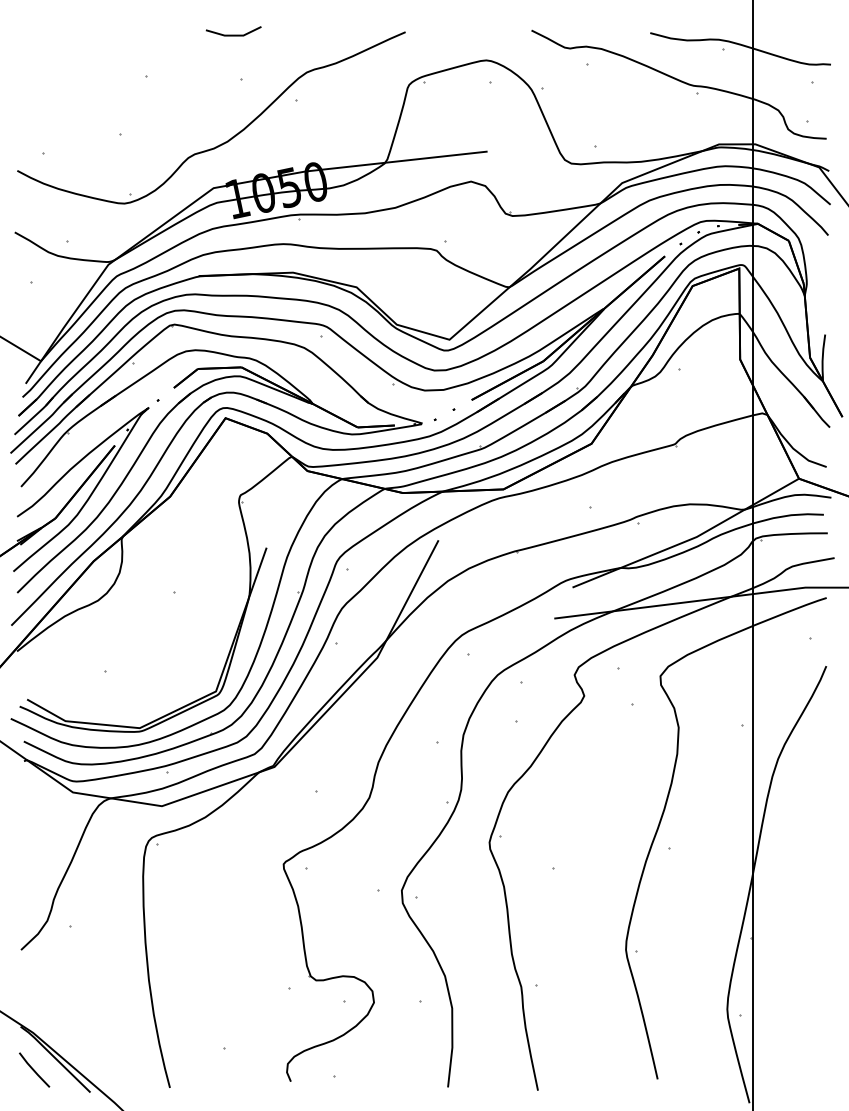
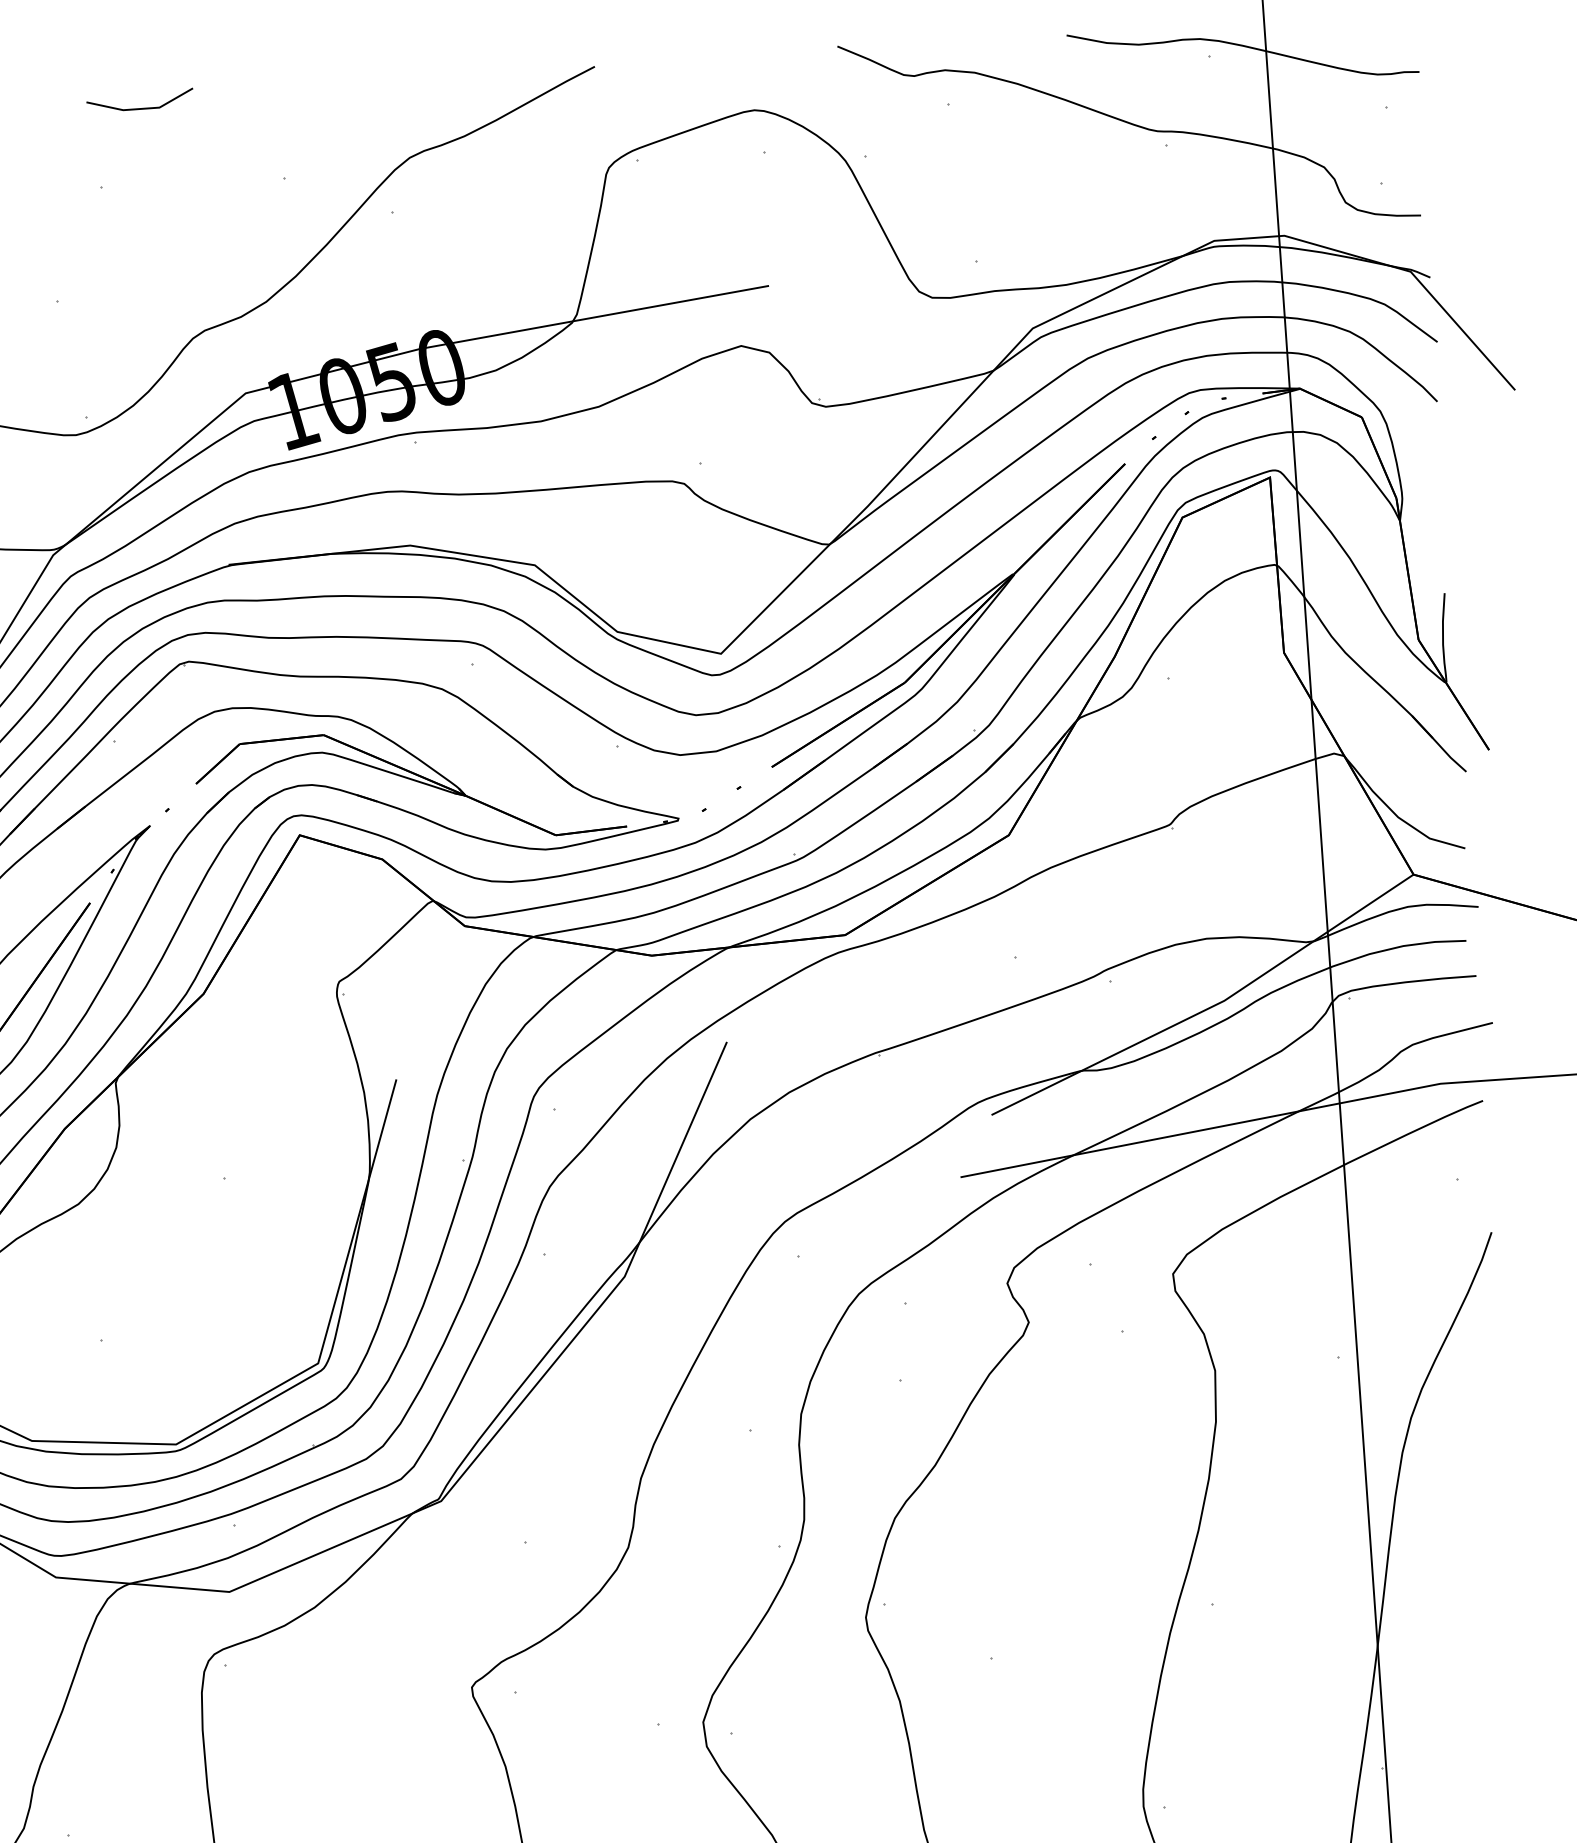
line: (233, 34) -> (140, 106), moved

